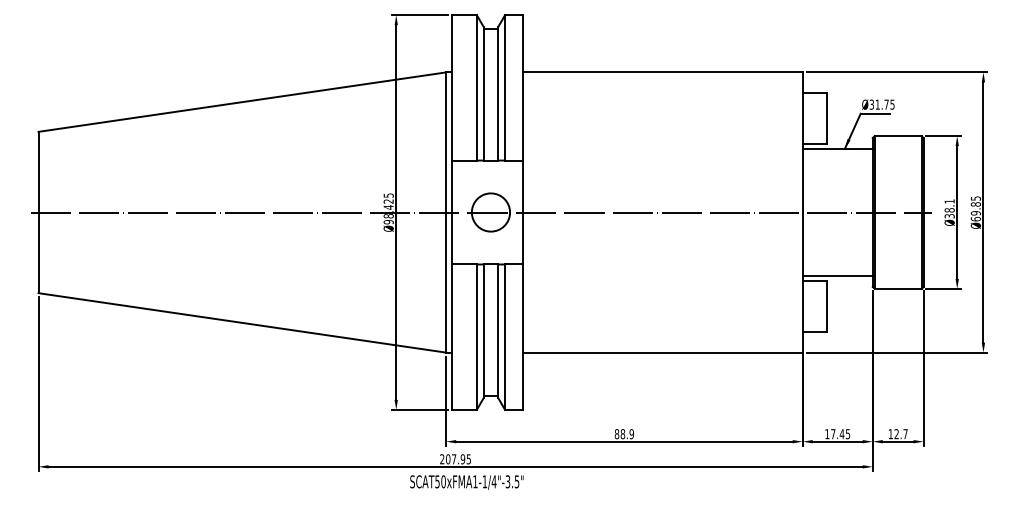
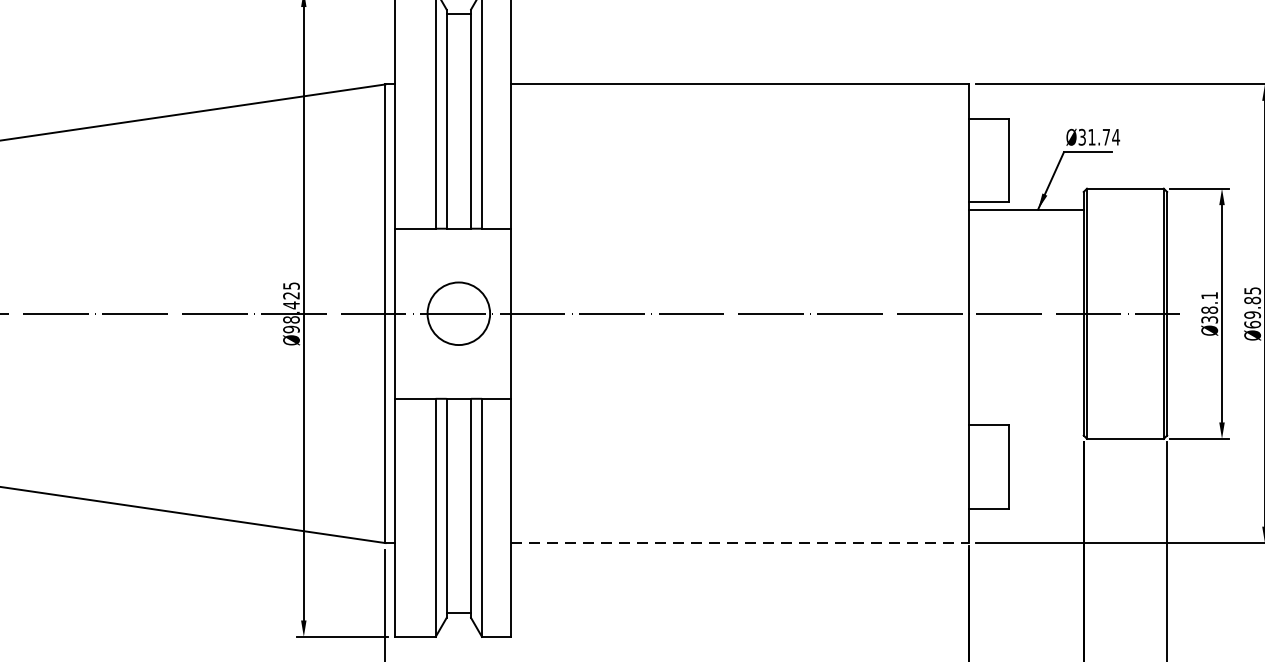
text: (892, 104) -> (1116, 136), 31.75 -> 31.74
line: (837, 276) -> (1026, 418), removed
line: (663, 352) -> (741, 542), solid -> dashed

